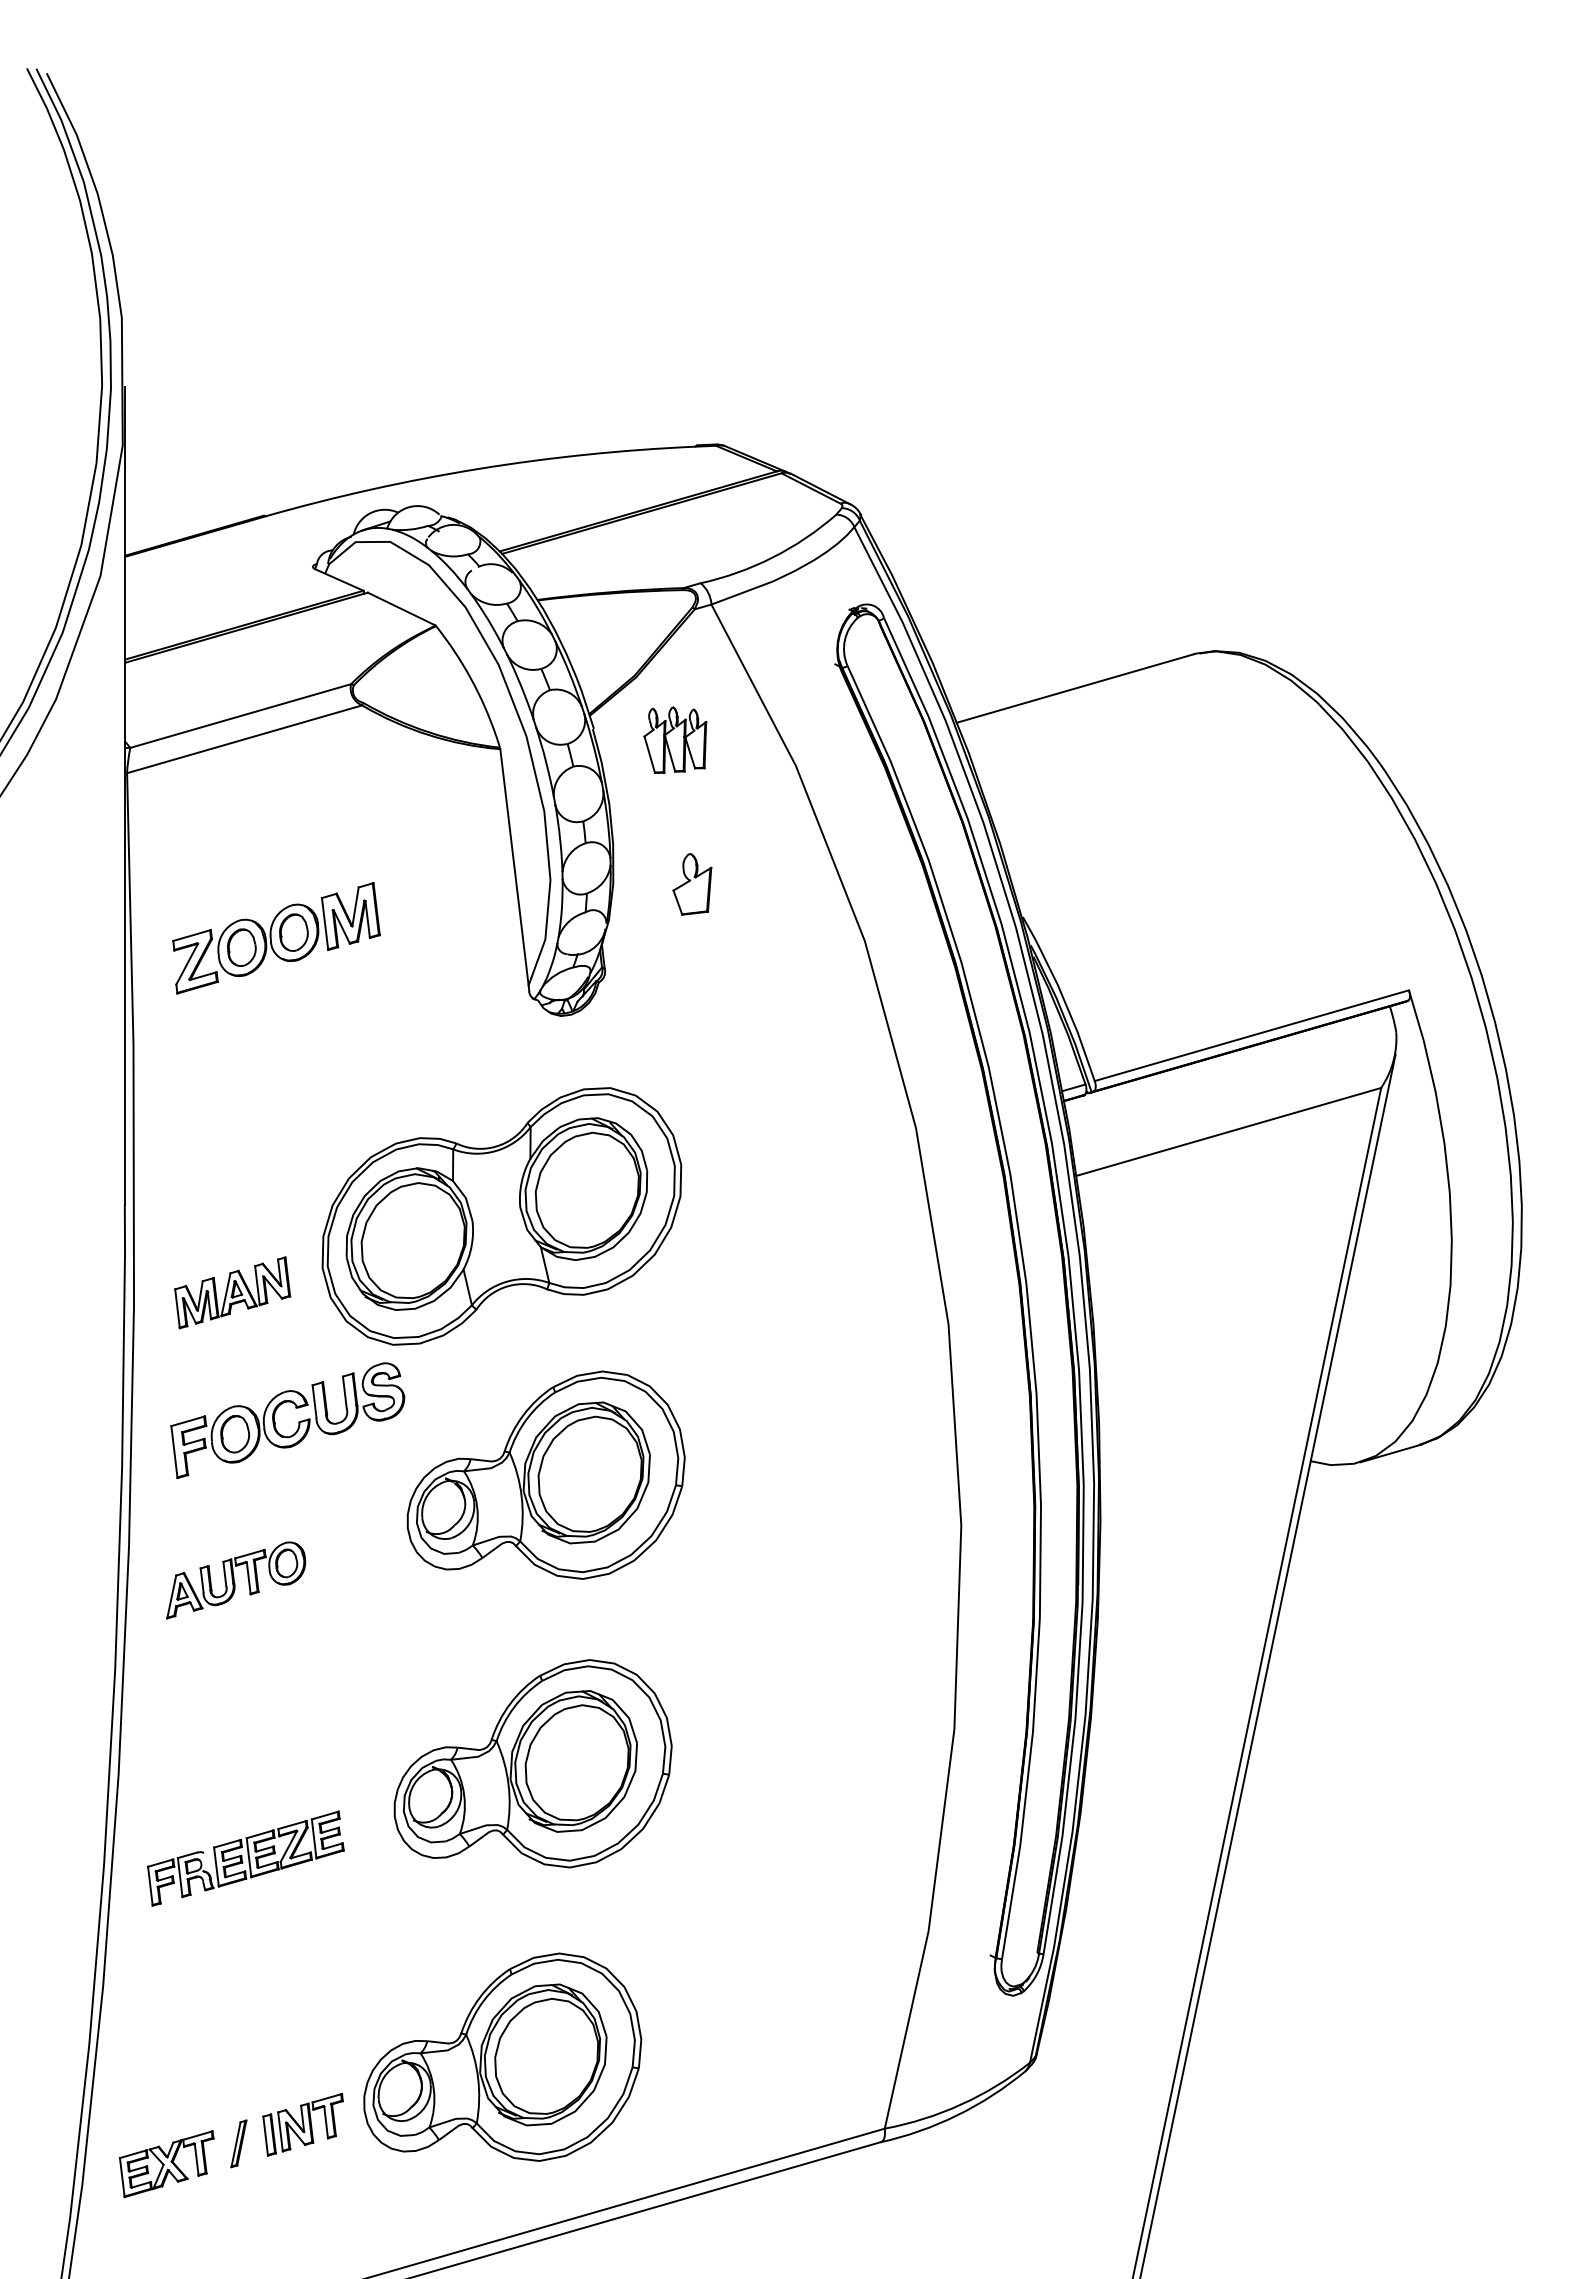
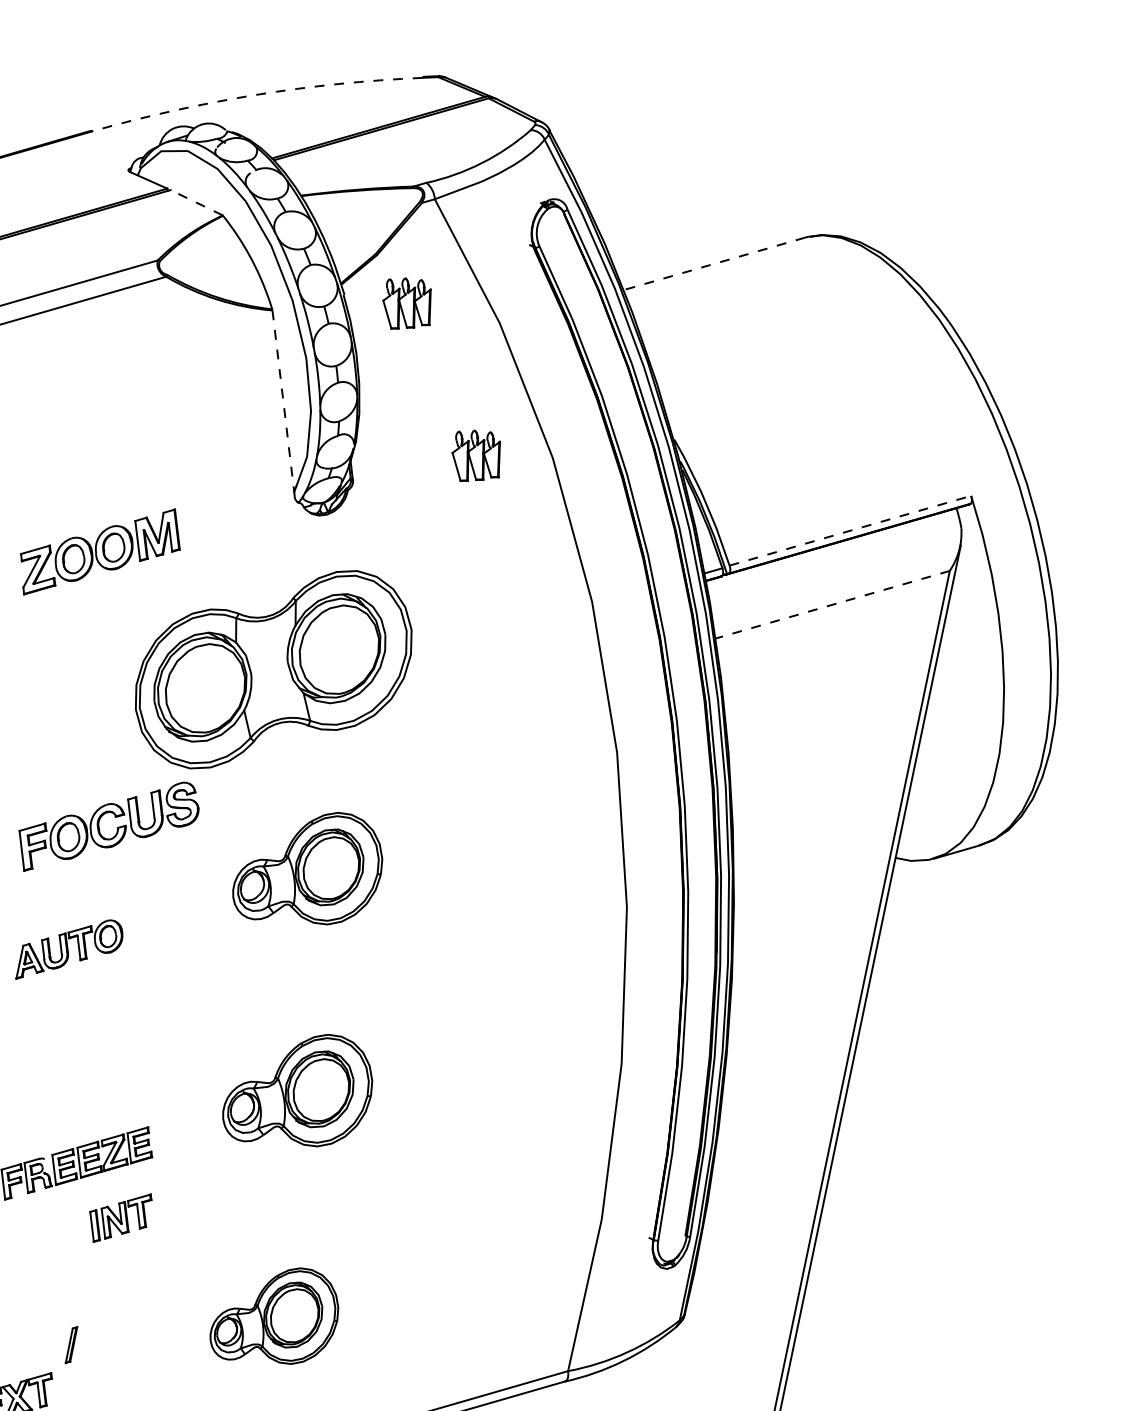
arc: (478, 468) -> (255, 94), solid -> dashed
line: (401, 609) -> (196, 203), solid -> dashed
line: (1074, 688) -> (713, 263), solid -> dashed
line: (514, 869) -> (283, 402), solid -> dashed
part: (692, 884) -> (420, 414), removed
part: (765, 937) -> (476, 455), added
part: (276, 938) -> (100, 552), moved
line: (1251, 1035) -> (850, 530), solid -> dashed
line: (1228, 1131) -> (832, 604), solid -> dashed
part: (232, 1292) -> (66, 728), removed
part: (545, 1474) -> (307, 868), size x0.7
part: (532, 1763) -> (297, 1090), size x0.7
part: (502, 2056) -> (274, 1315), size x0.6
part: (302, 2124) -> (120, 1217), moved
part: (238, 2143) -> (71, 1344), moved

